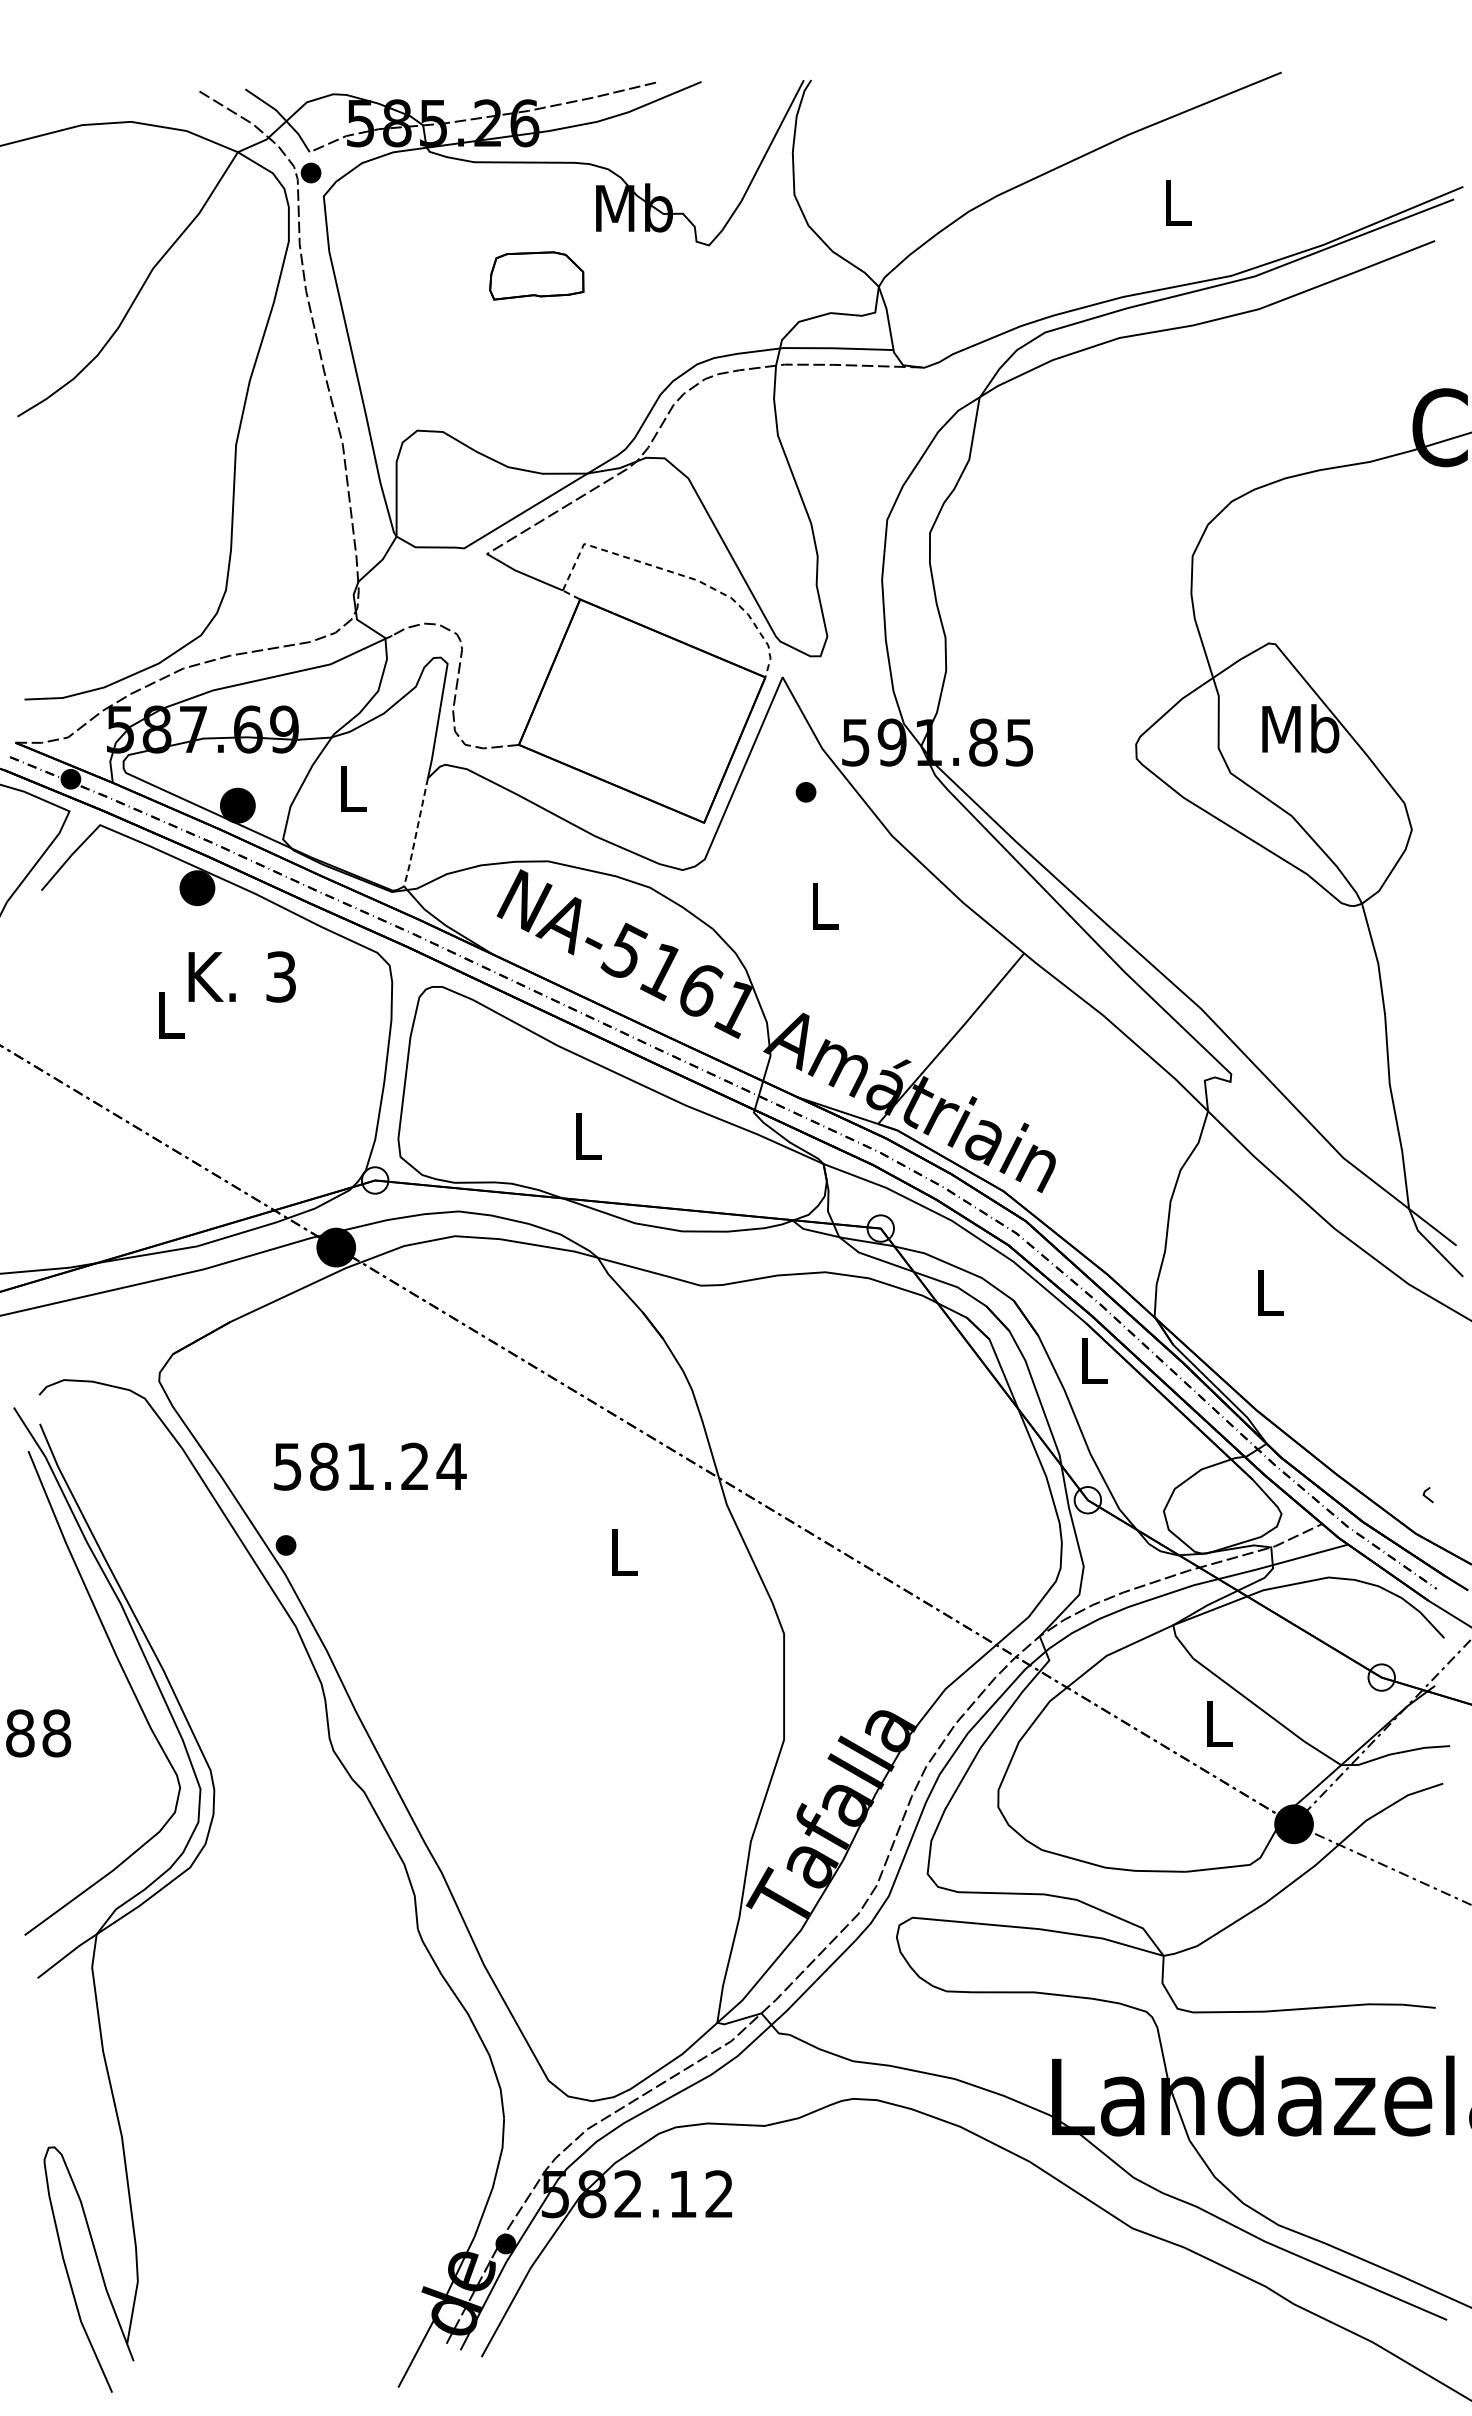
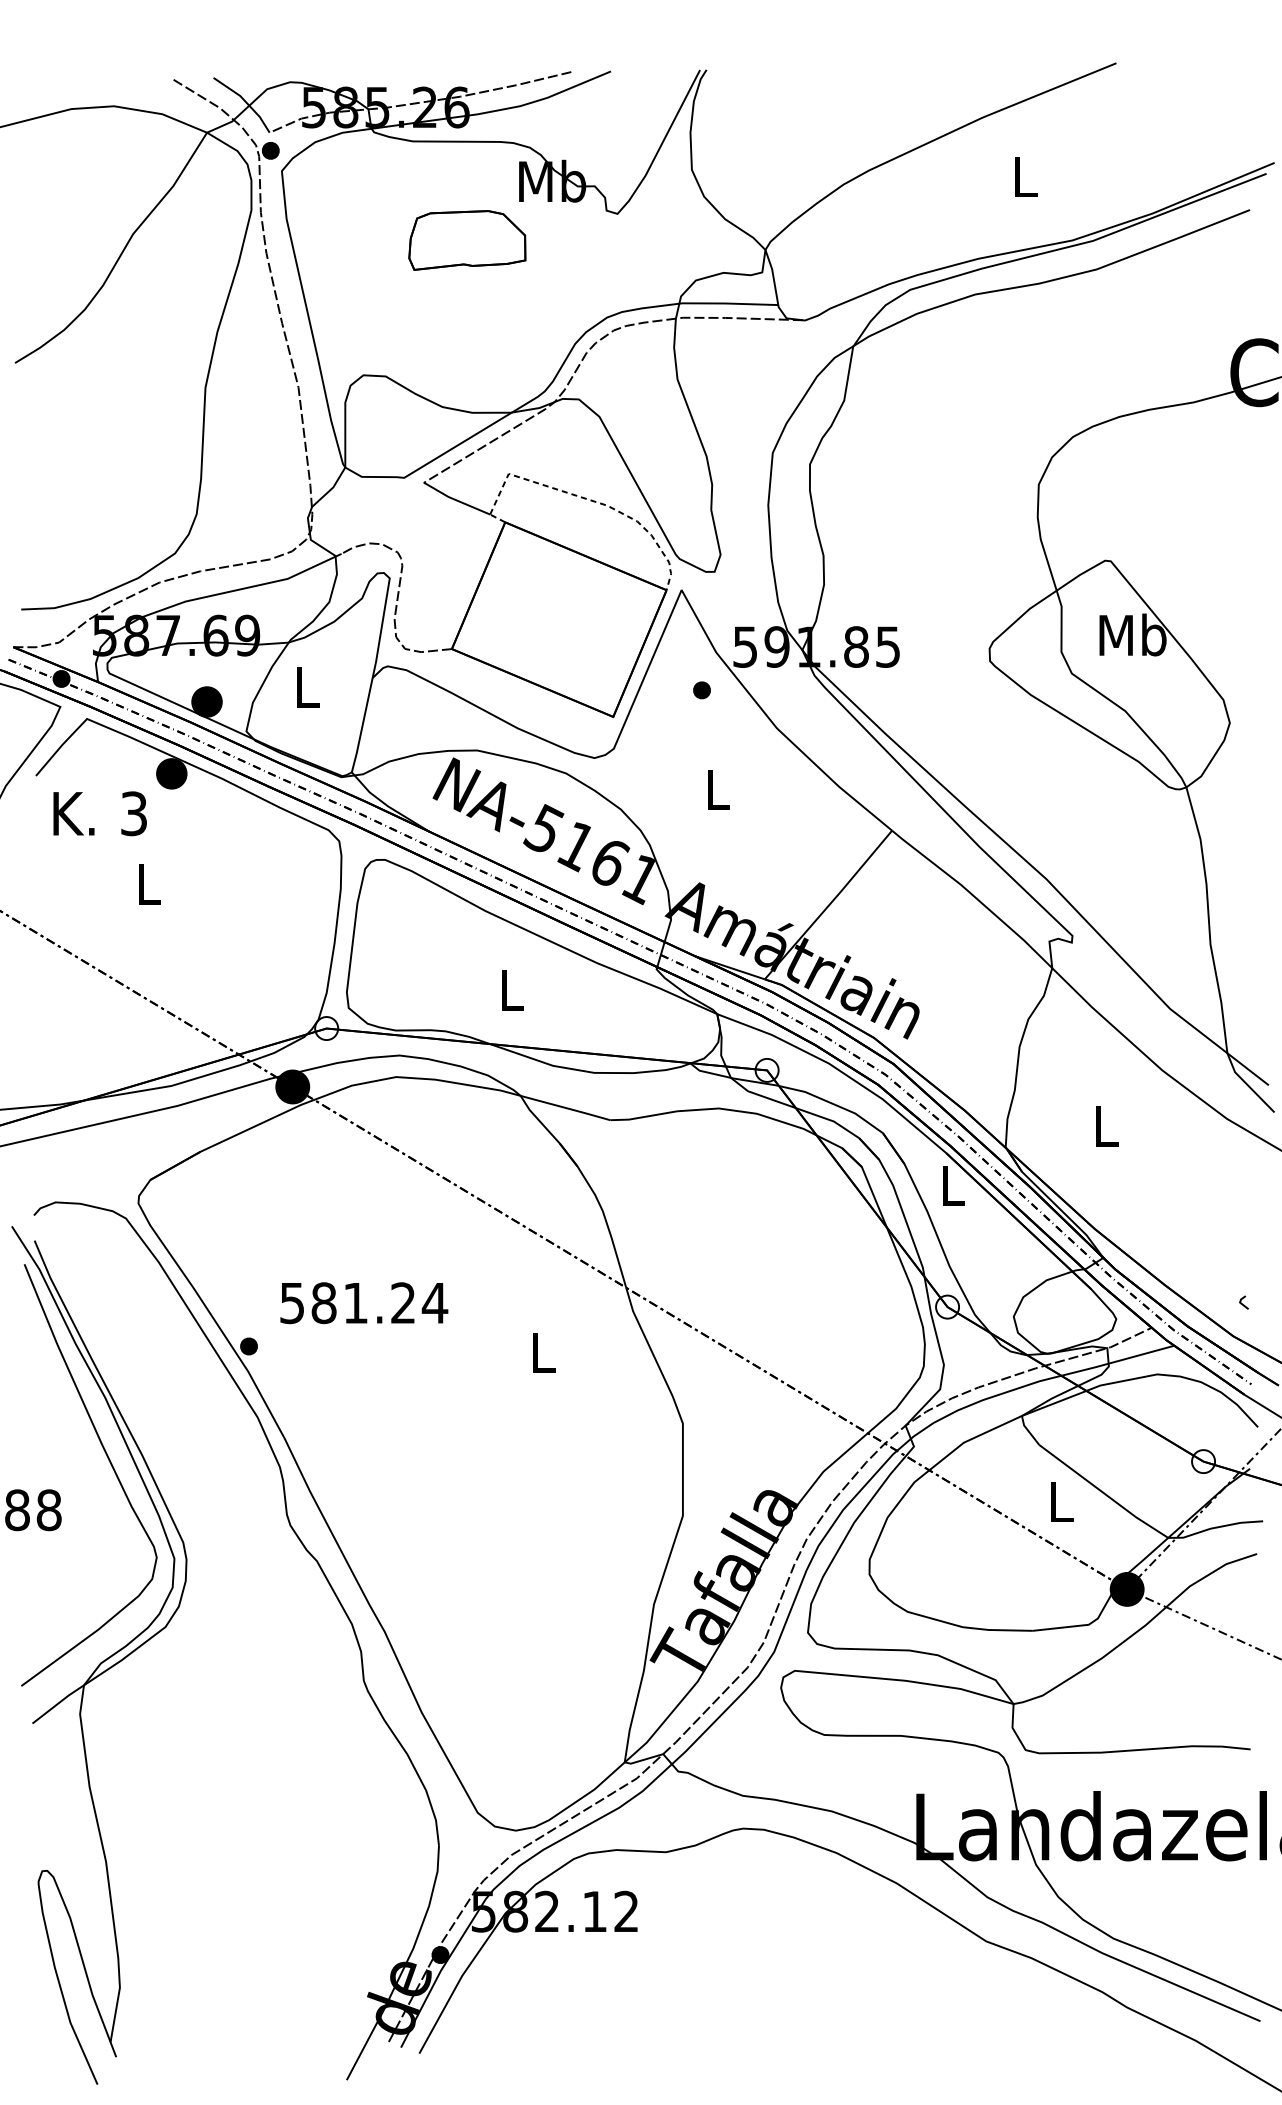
part: (536, 275) -> (467, 240), size x1.43
line: (416, 833) -> (362, 726), dashed -> solid
text: (241, 976) -> (99, 813), moved
text: (370, 1466) -> (364, 1302), moved

